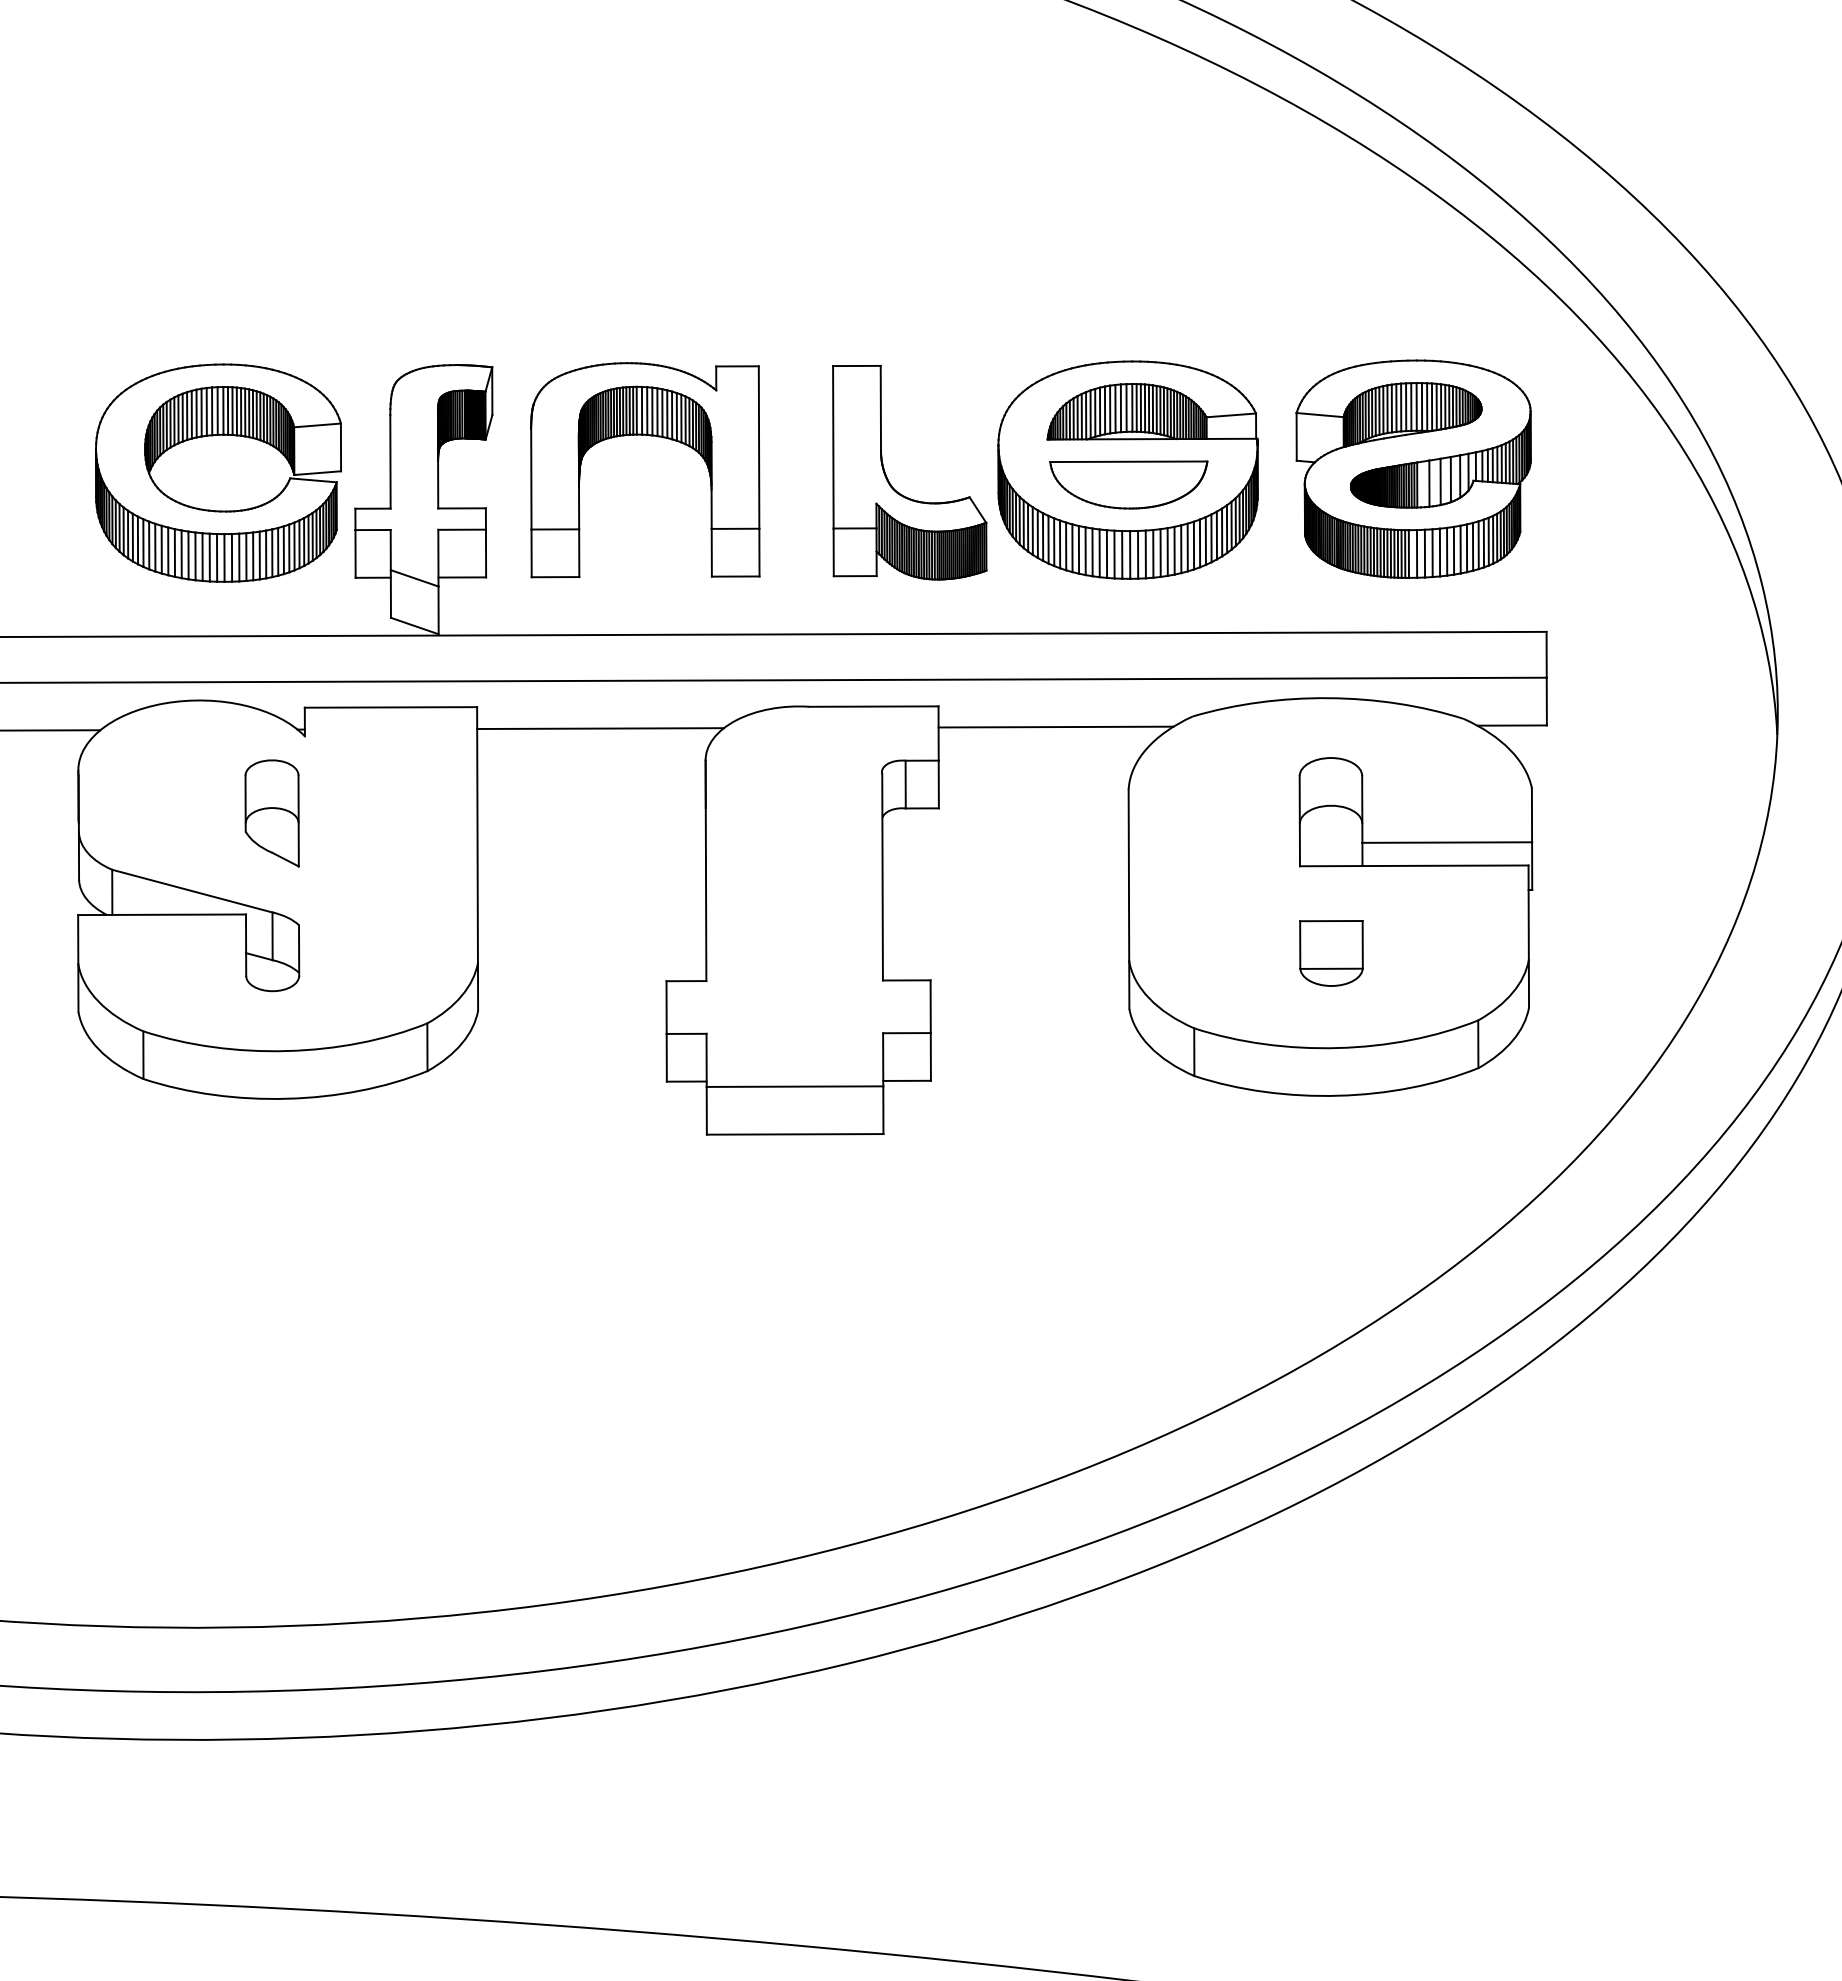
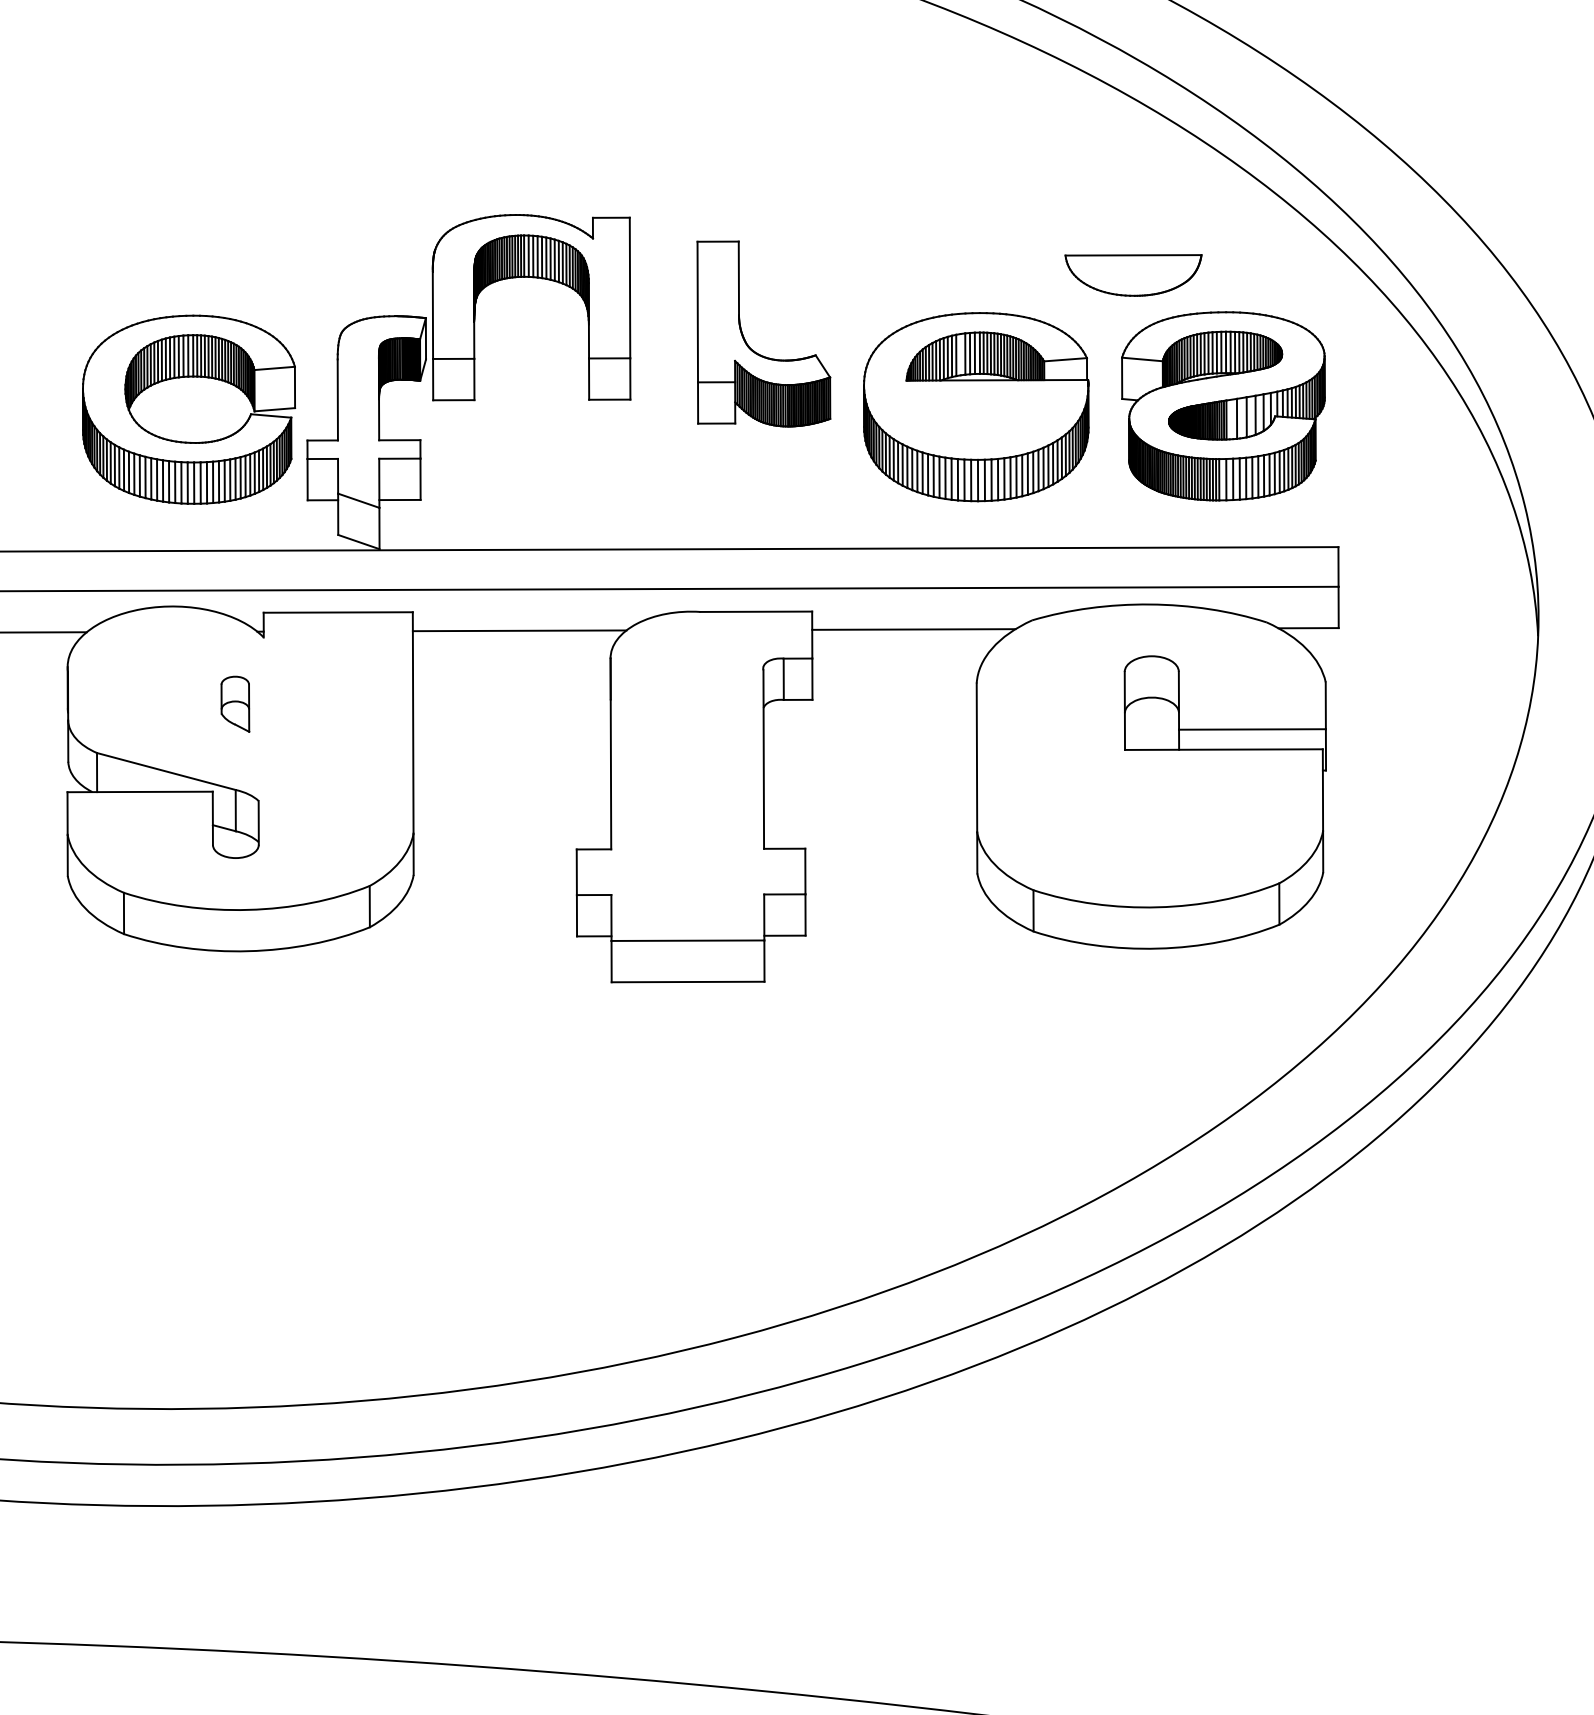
line: (1110, 409) -> (961, 354), removed
part: (650, 436) -> (536, 278), moved
part: (891, 484) -> (748, 344), moved
part: (1128, 484) -> (1133, 275), moved
part: (271, 813) -> (234, 704), size x0.6
part: (1331, 953) -> (1152, 825), removed

